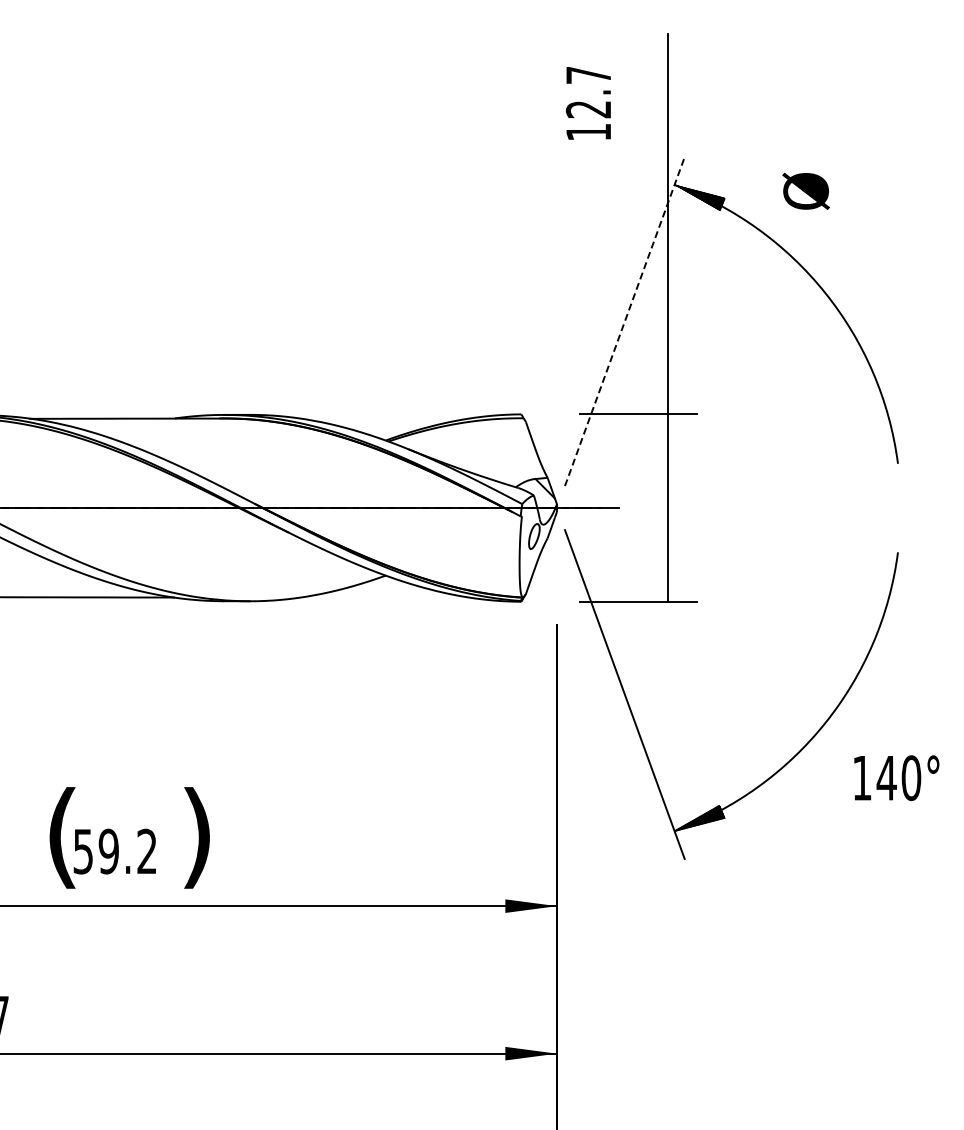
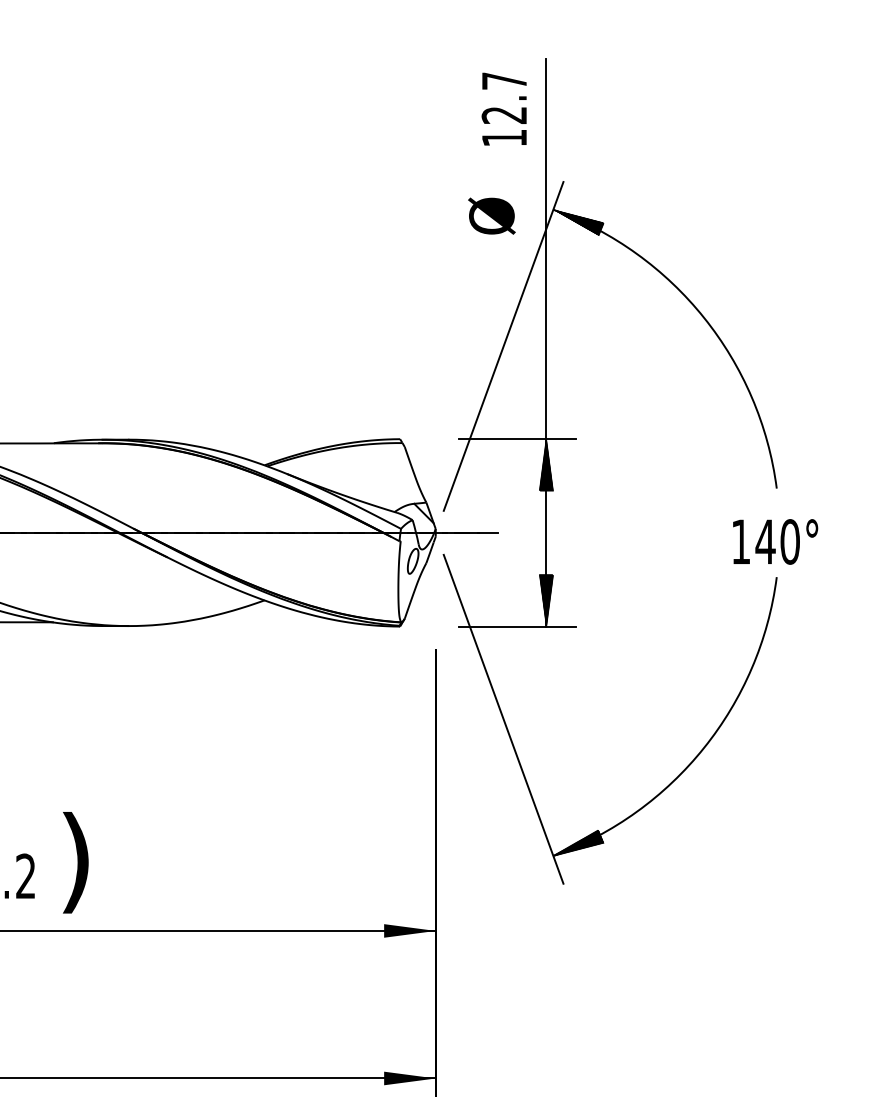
text: (587, 103) -> (503, 109), moved
text: (805, 190) -> (491, 215), moved
line: (624, 321) -> (503, 346), dashed -> solid
hatch: (667, 440) -> (546, 465), added
hatch: (667, 575) -> (546, 600), added
text: (896, 777) -> (775, 541), moved

